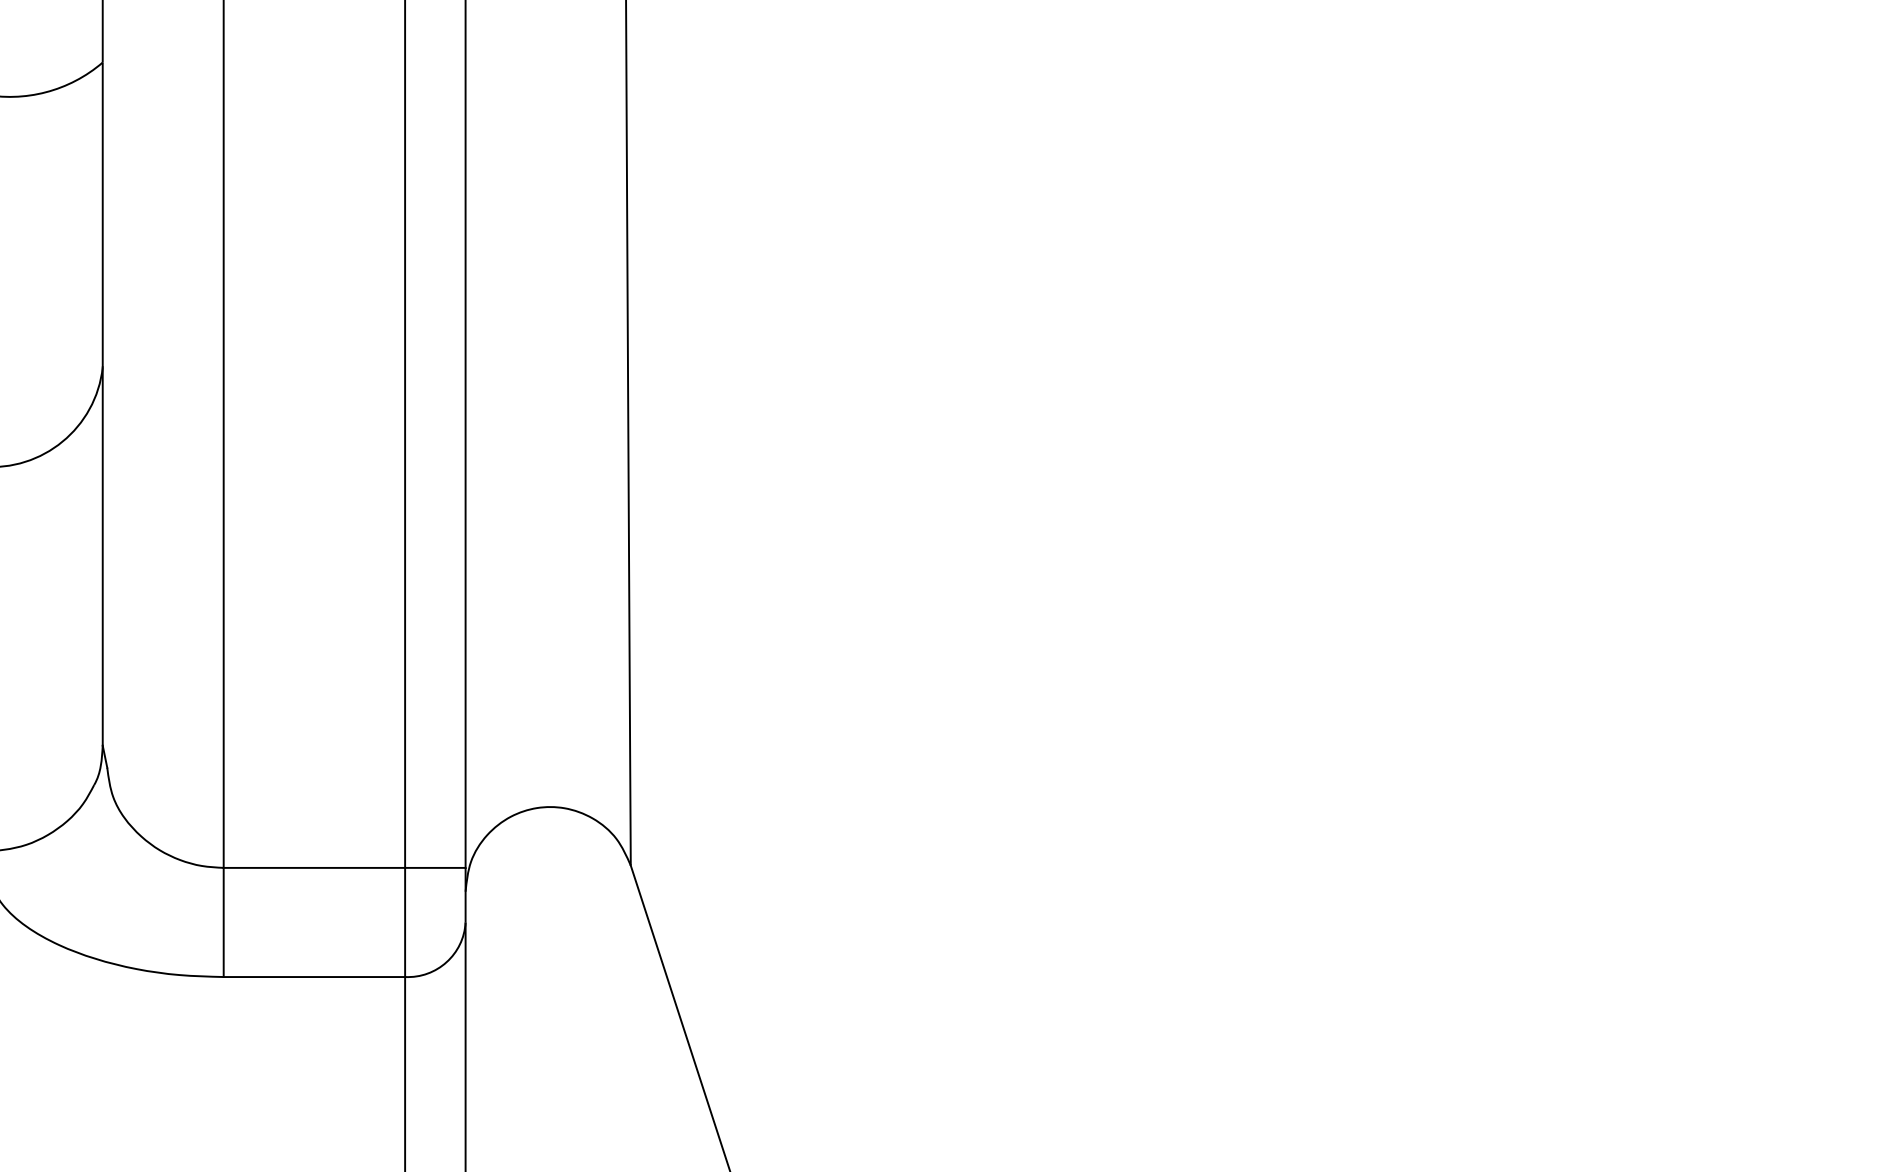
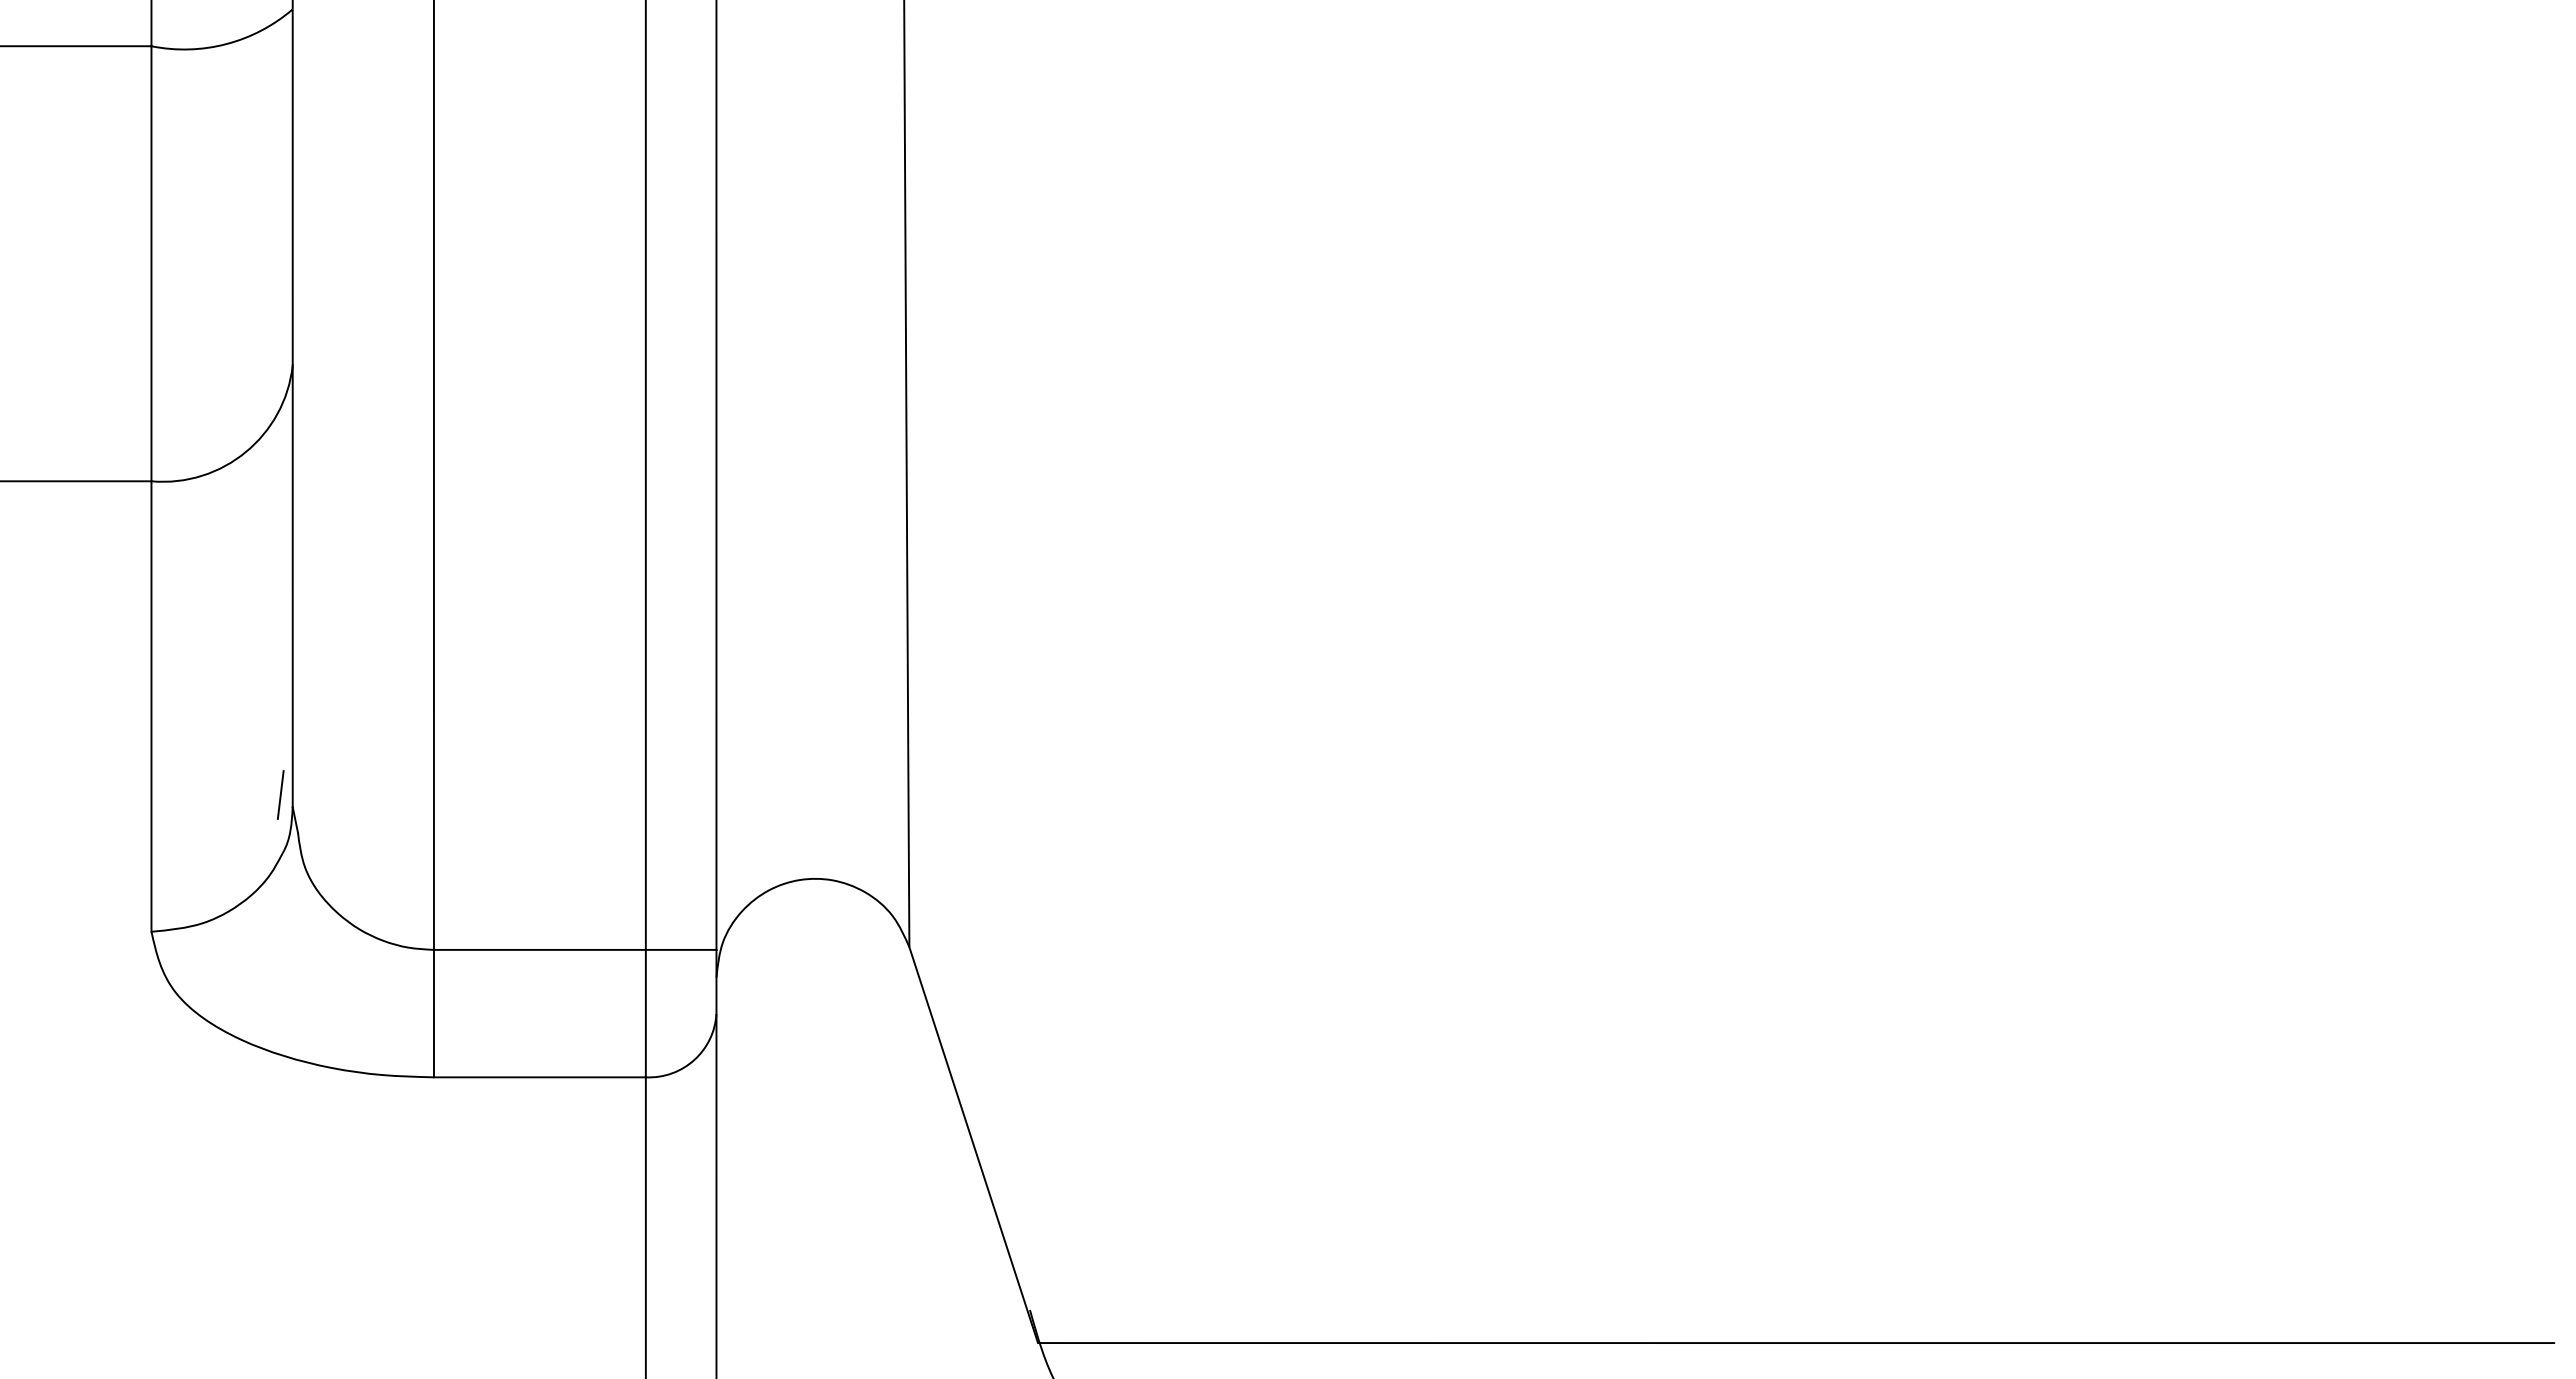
line: (92, 734) -> (280, 794), added

